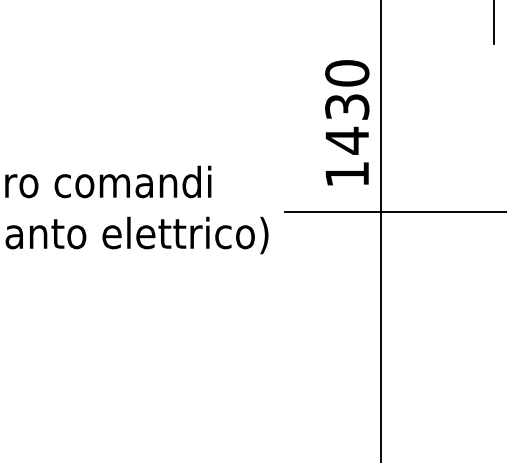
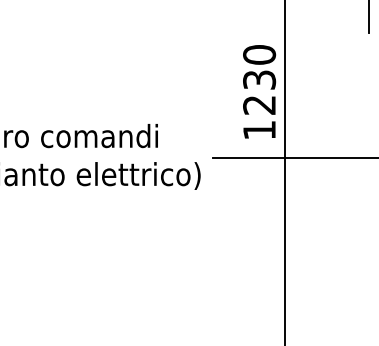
text: (346, 140) -> (258, 105), 1430 -> 1230

